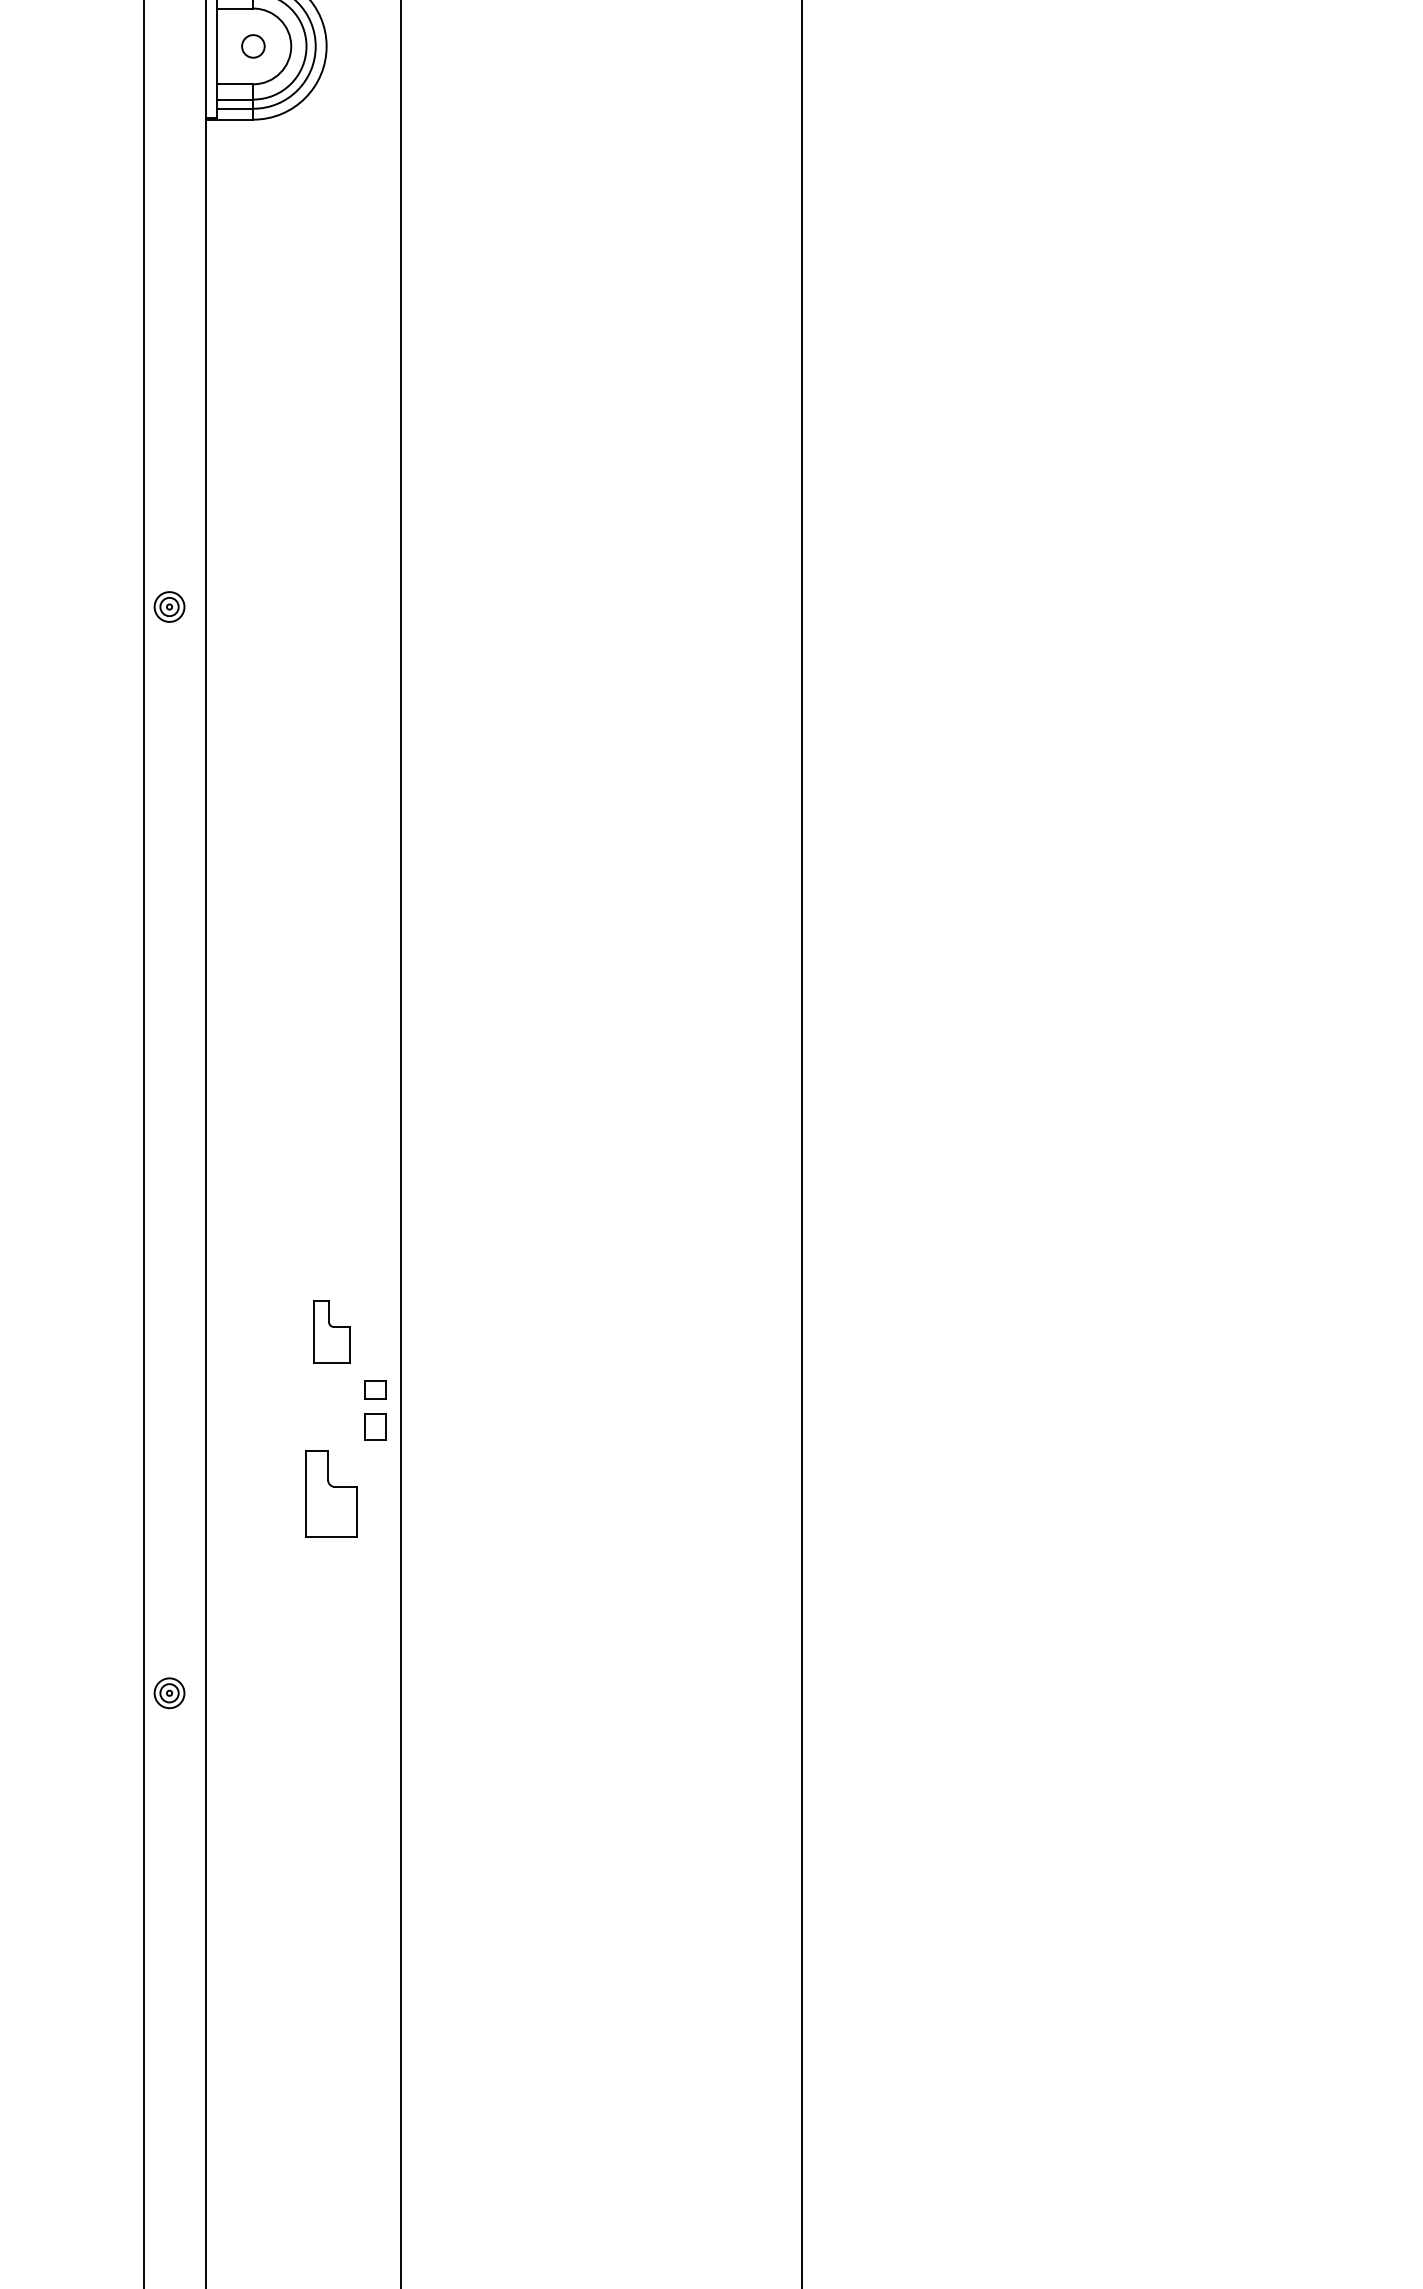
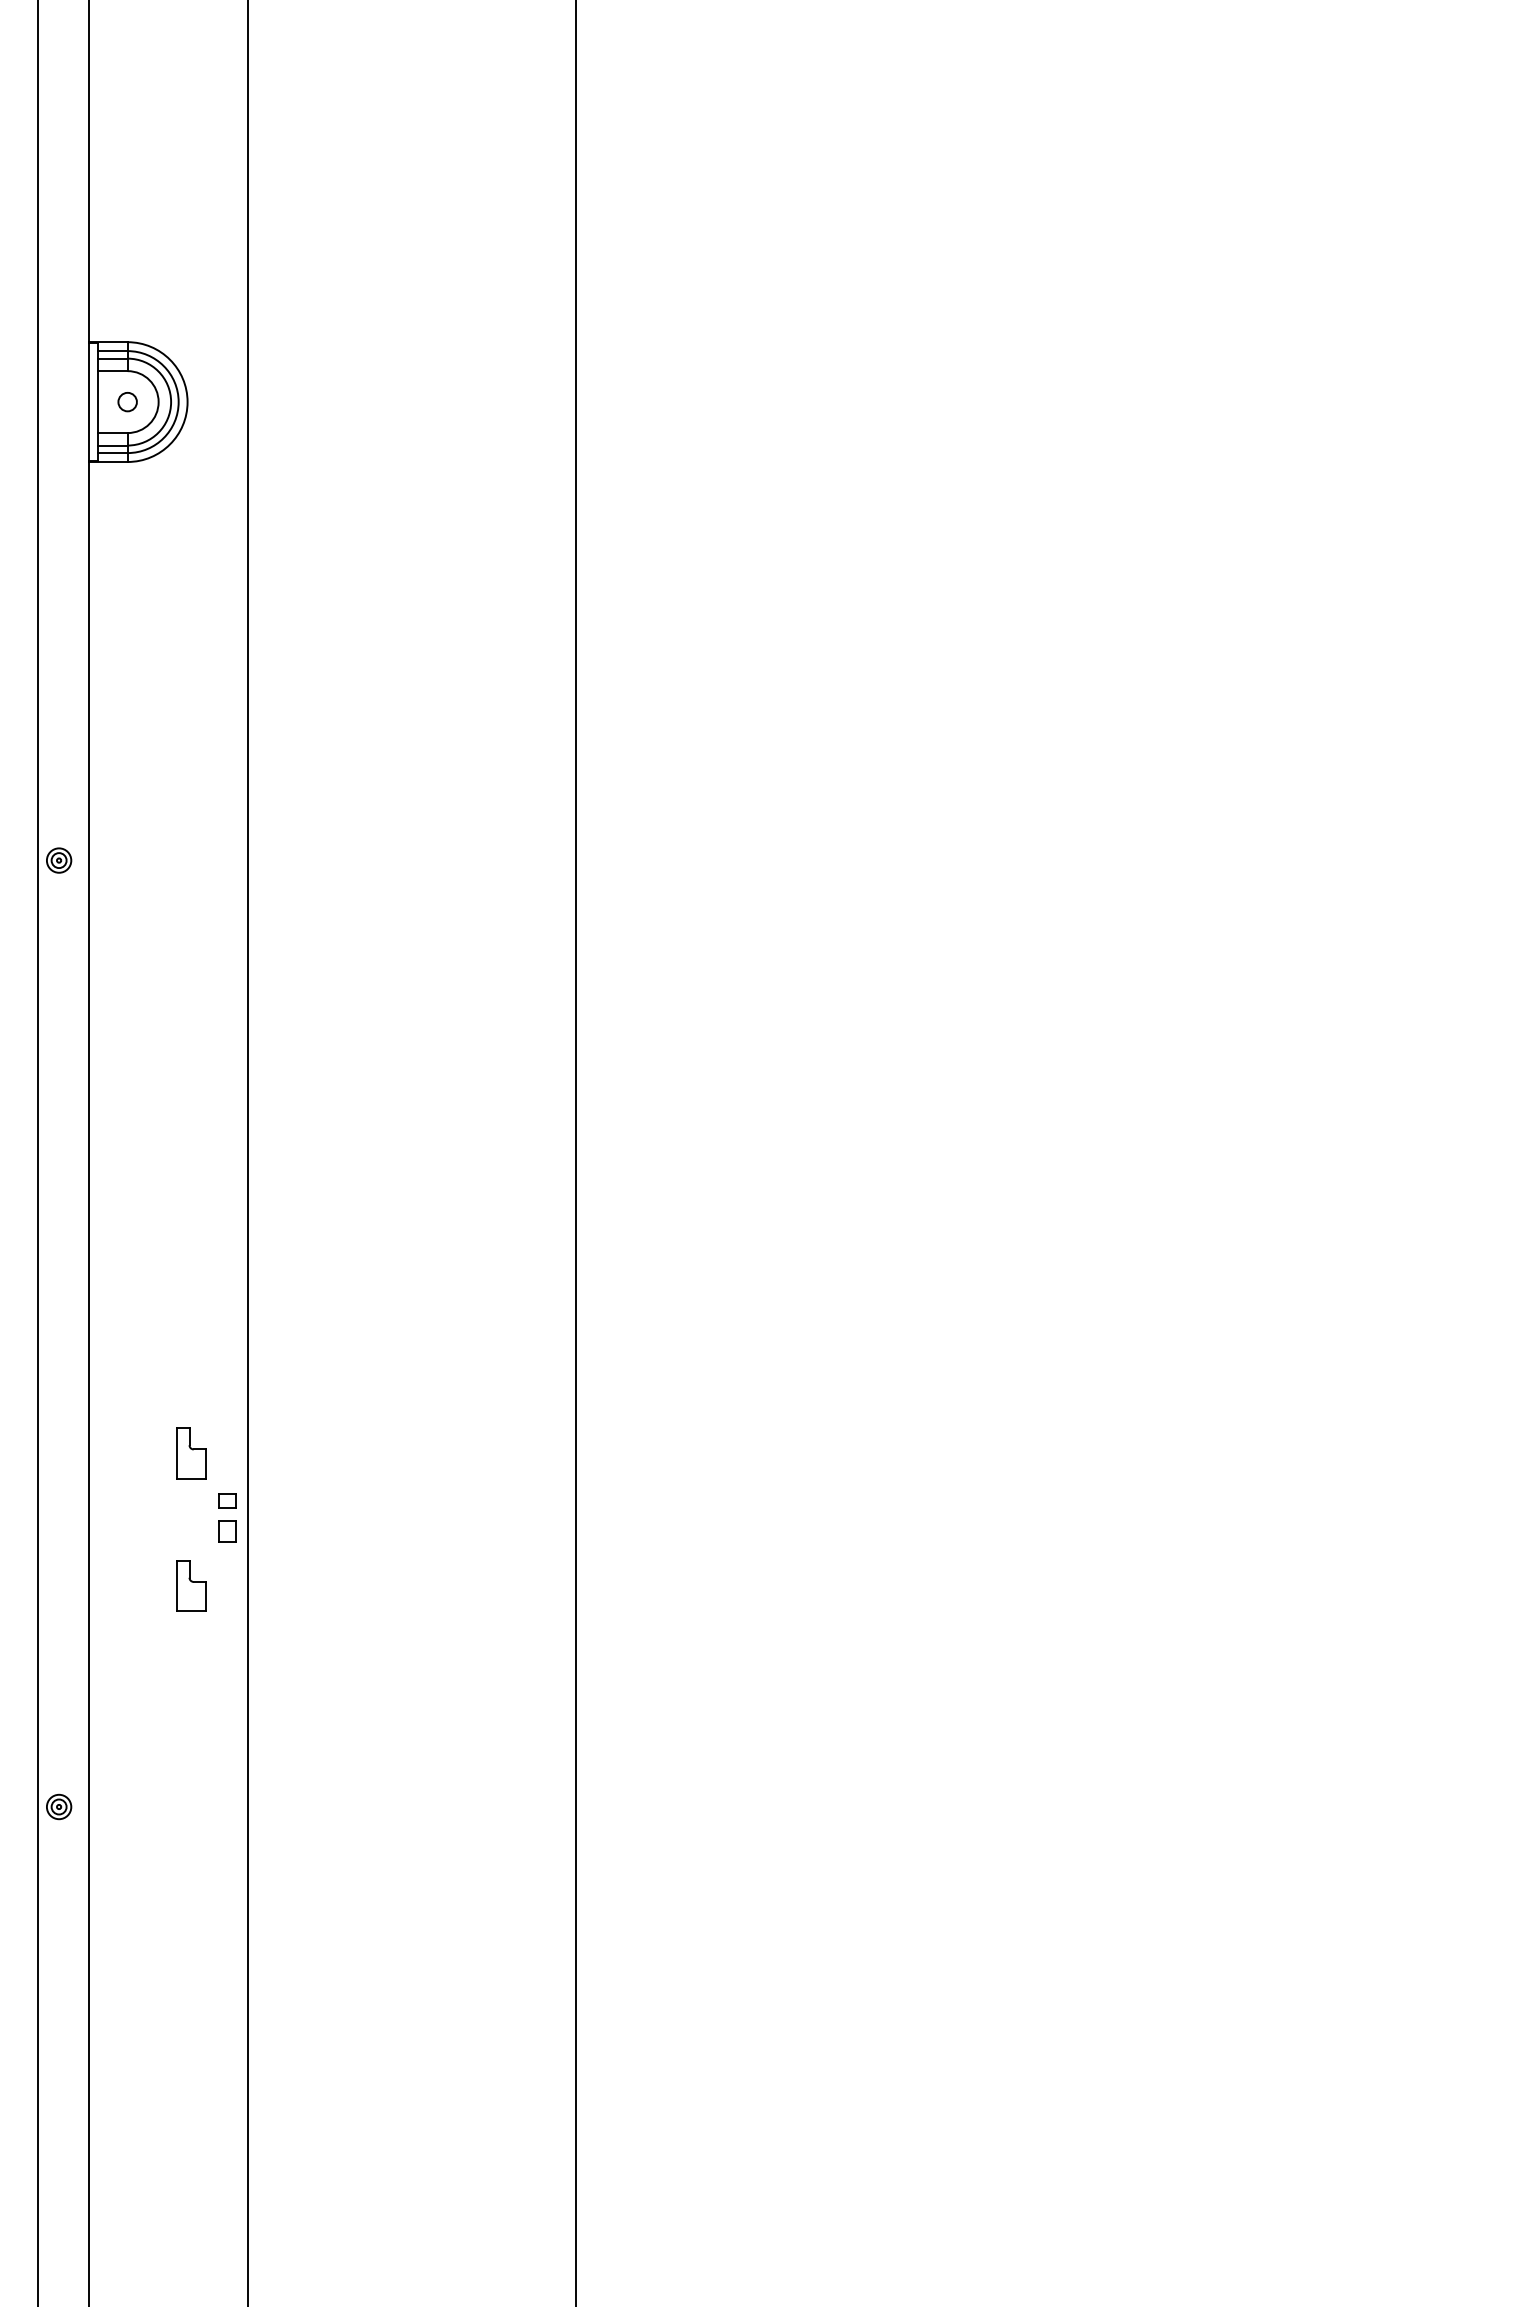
part: (331, 1493) -> (191, 1585), size x0.71
part: (170, 1692) -> (59, 1806), moved

